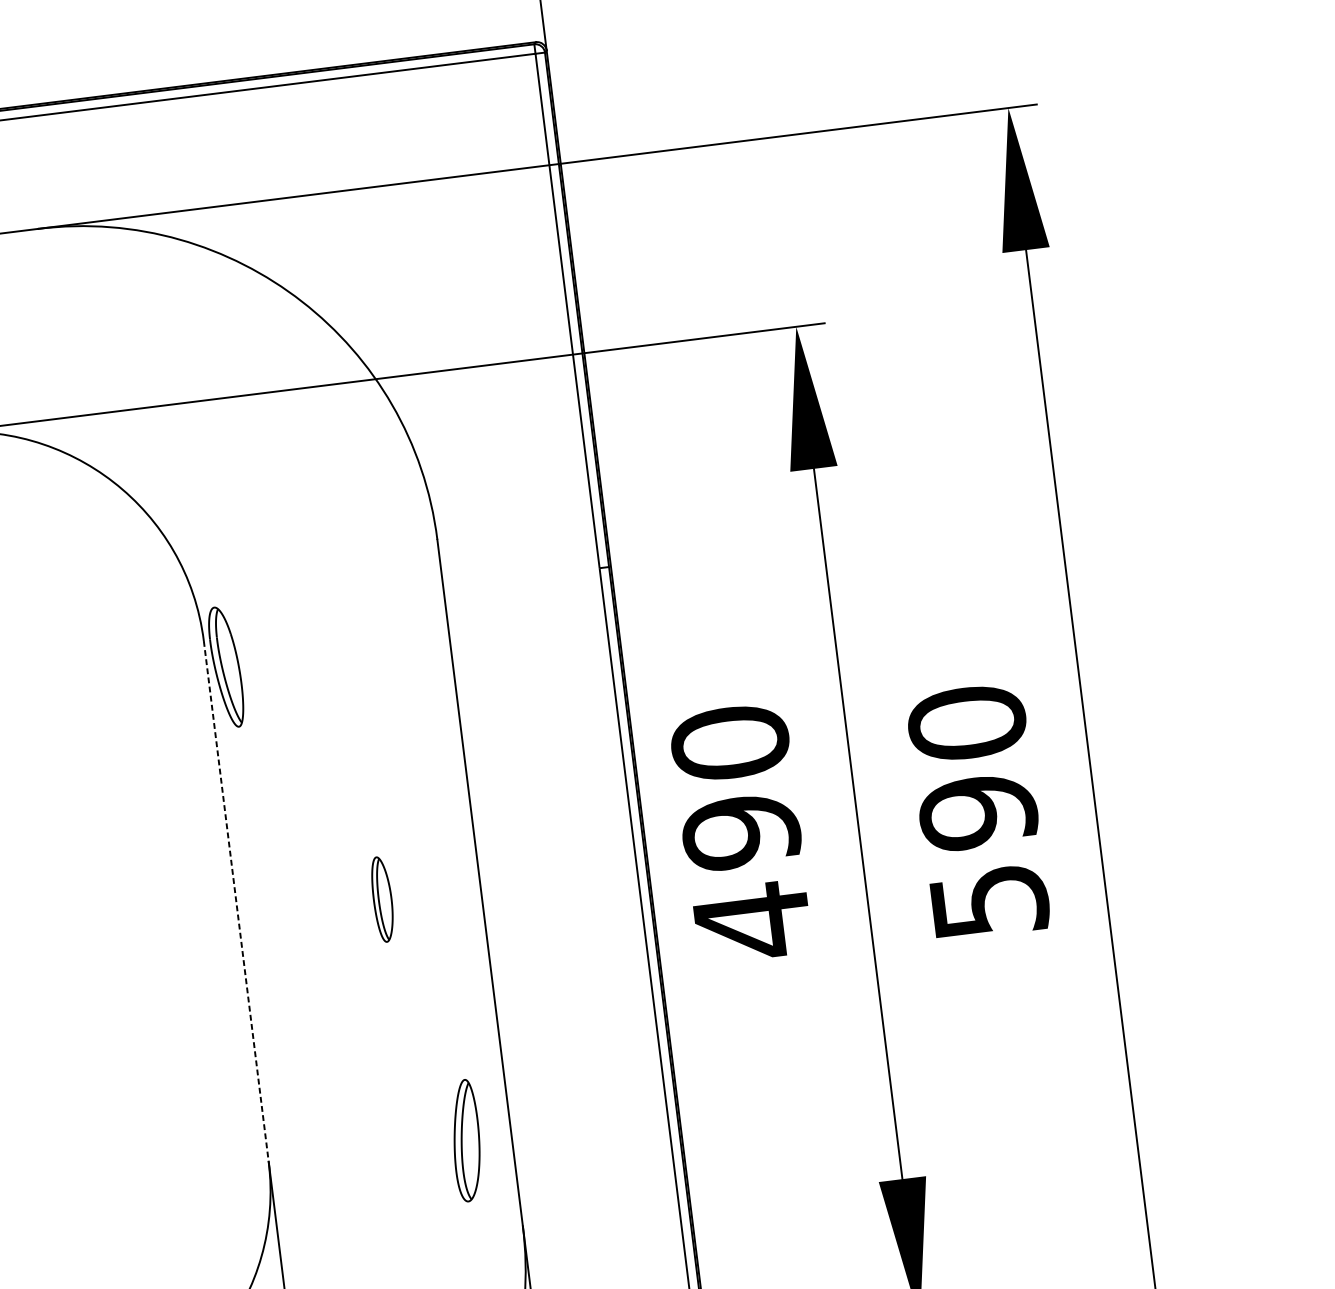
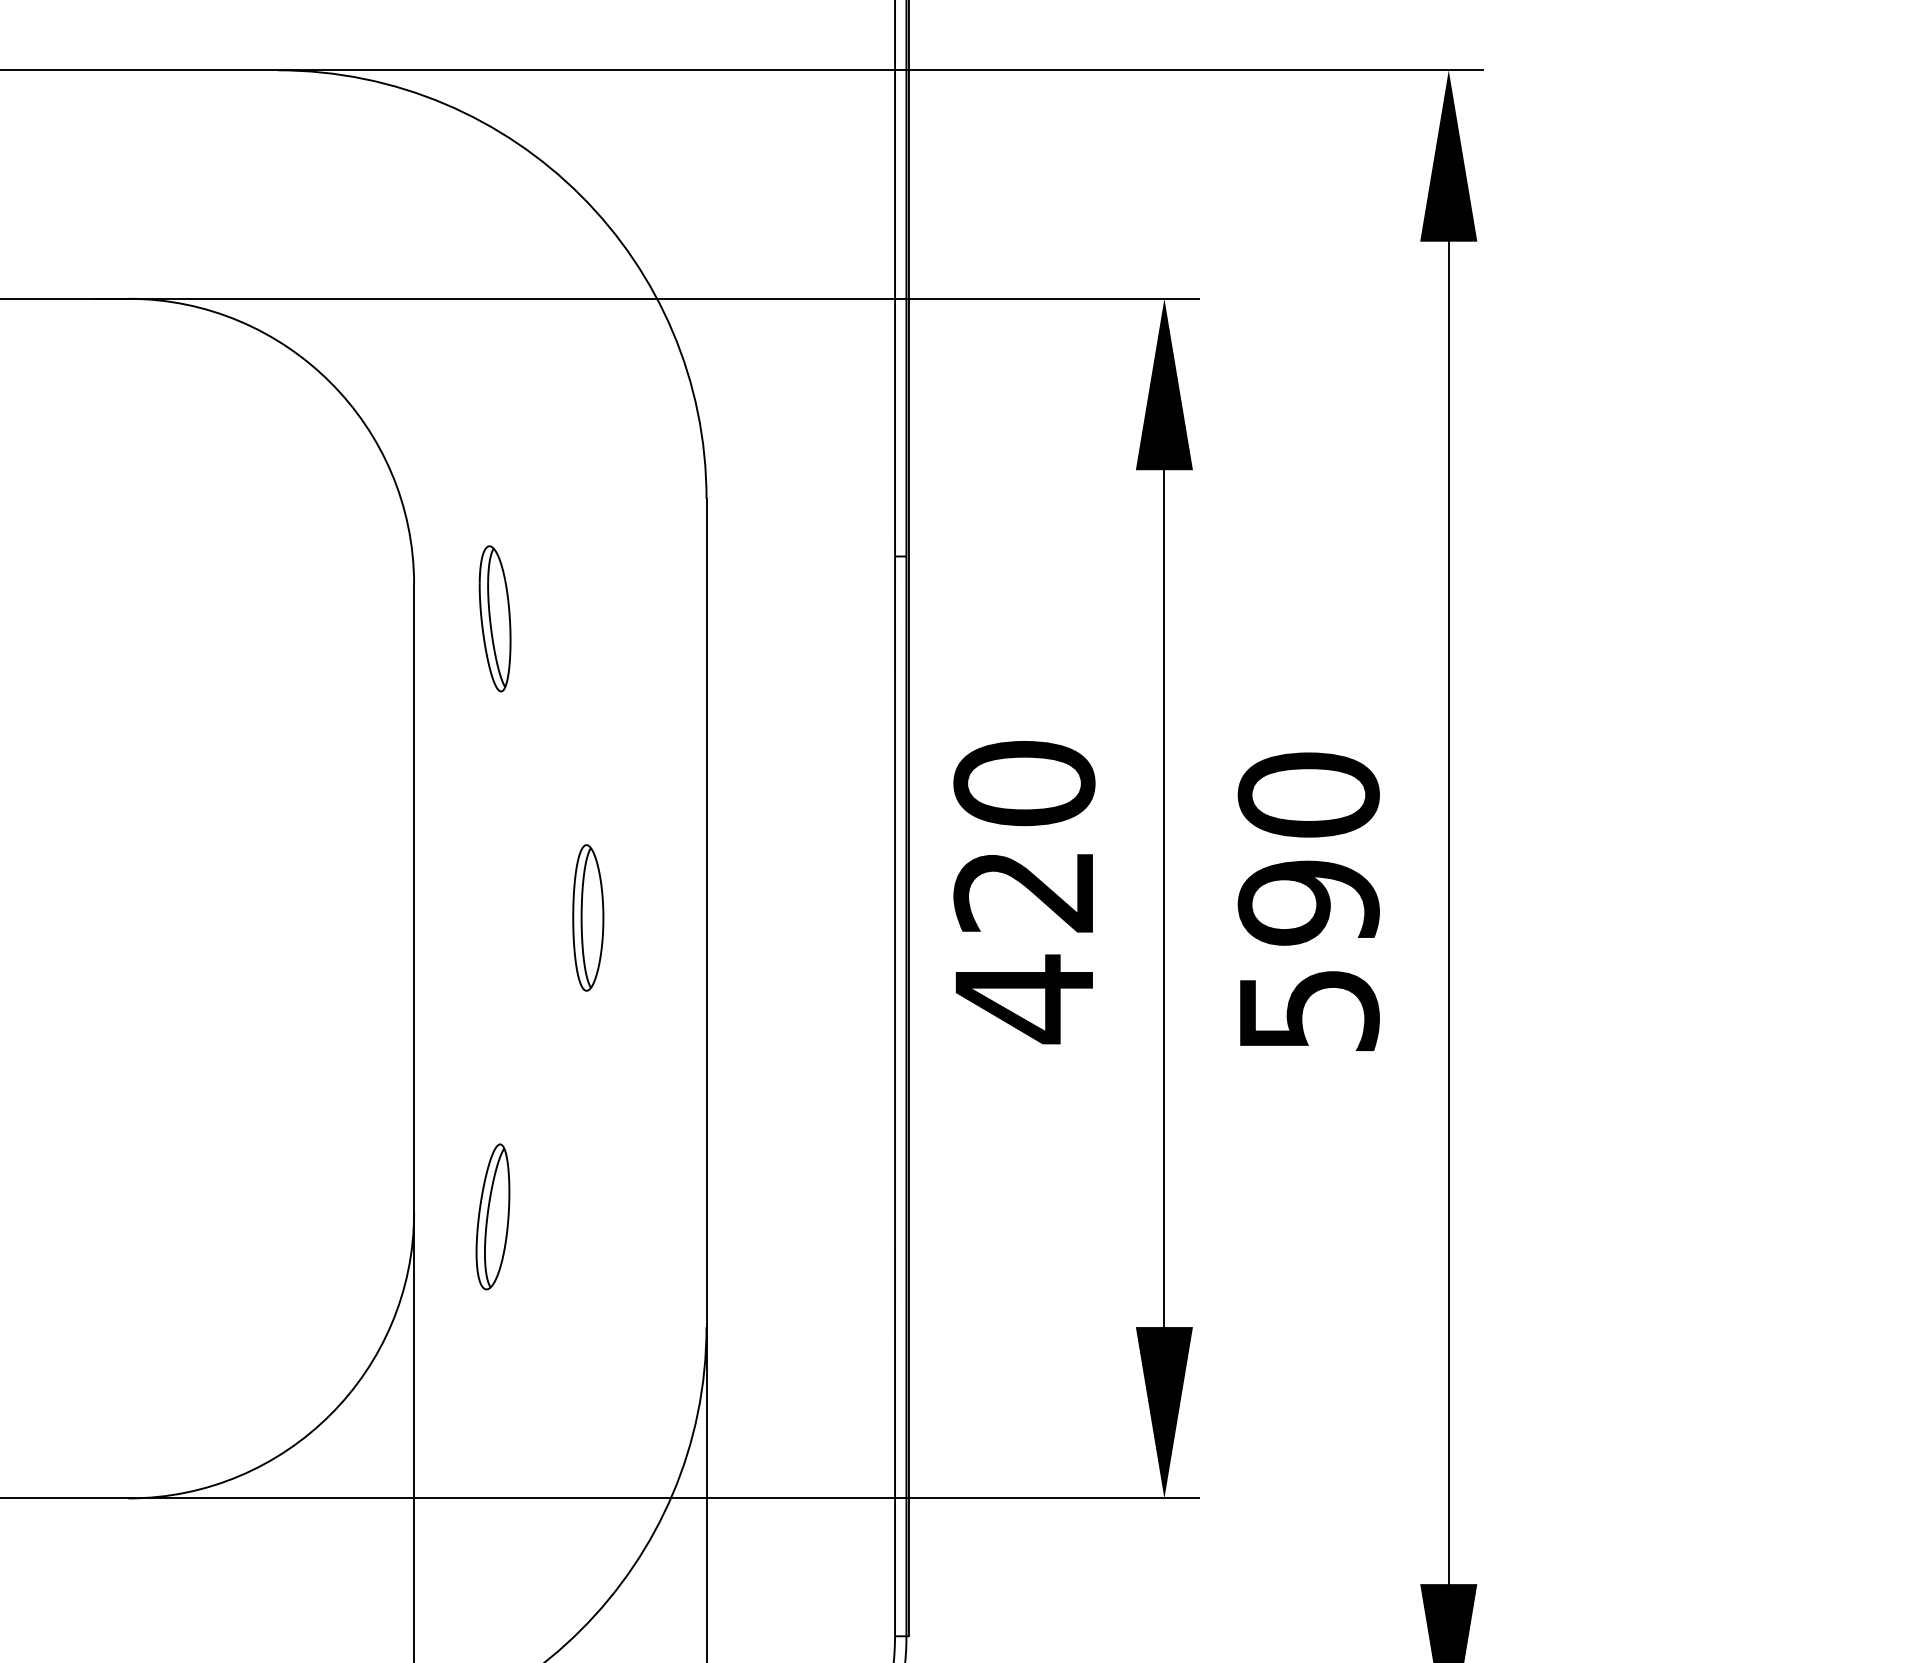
part: (225, 666) -> (494, 618), moved
text: (741, 832) -> (1024, 891), 490 -> 420
part: (382, 899) -> (588, 917), size x1.43
line: (236, 902) -> (414, 899), dashed -> solid
part: (465, 1140) -> (492, 1216), moved

